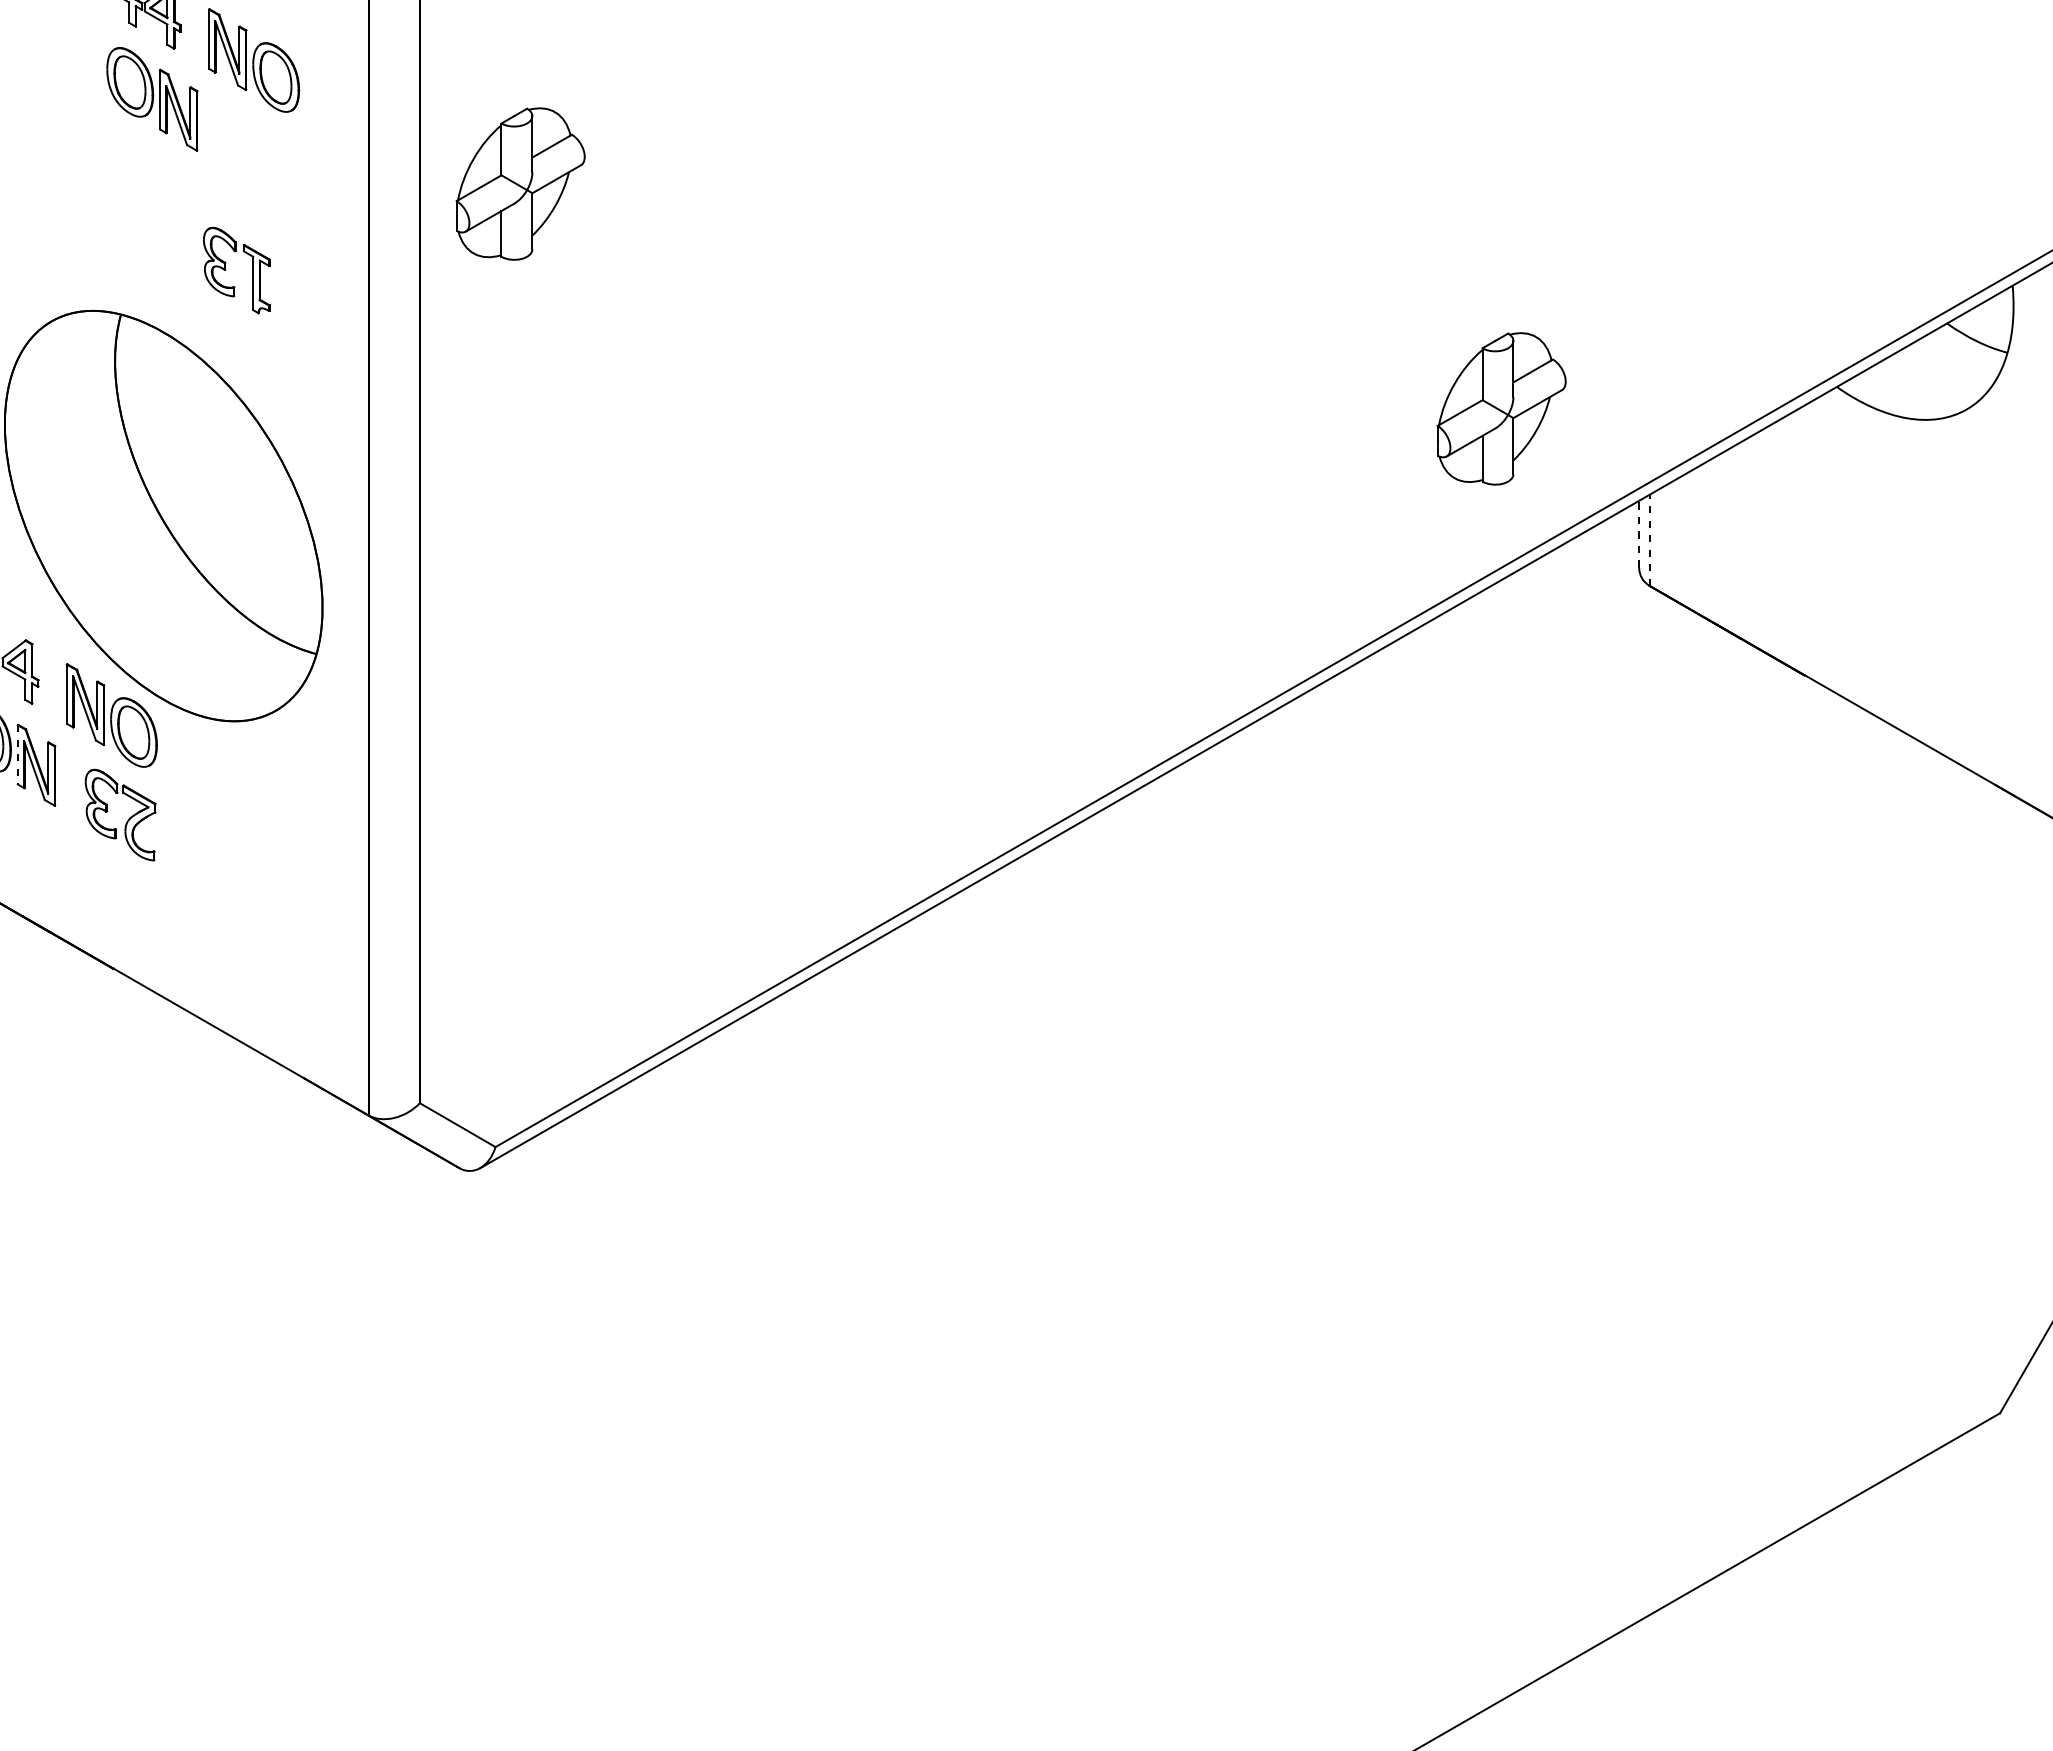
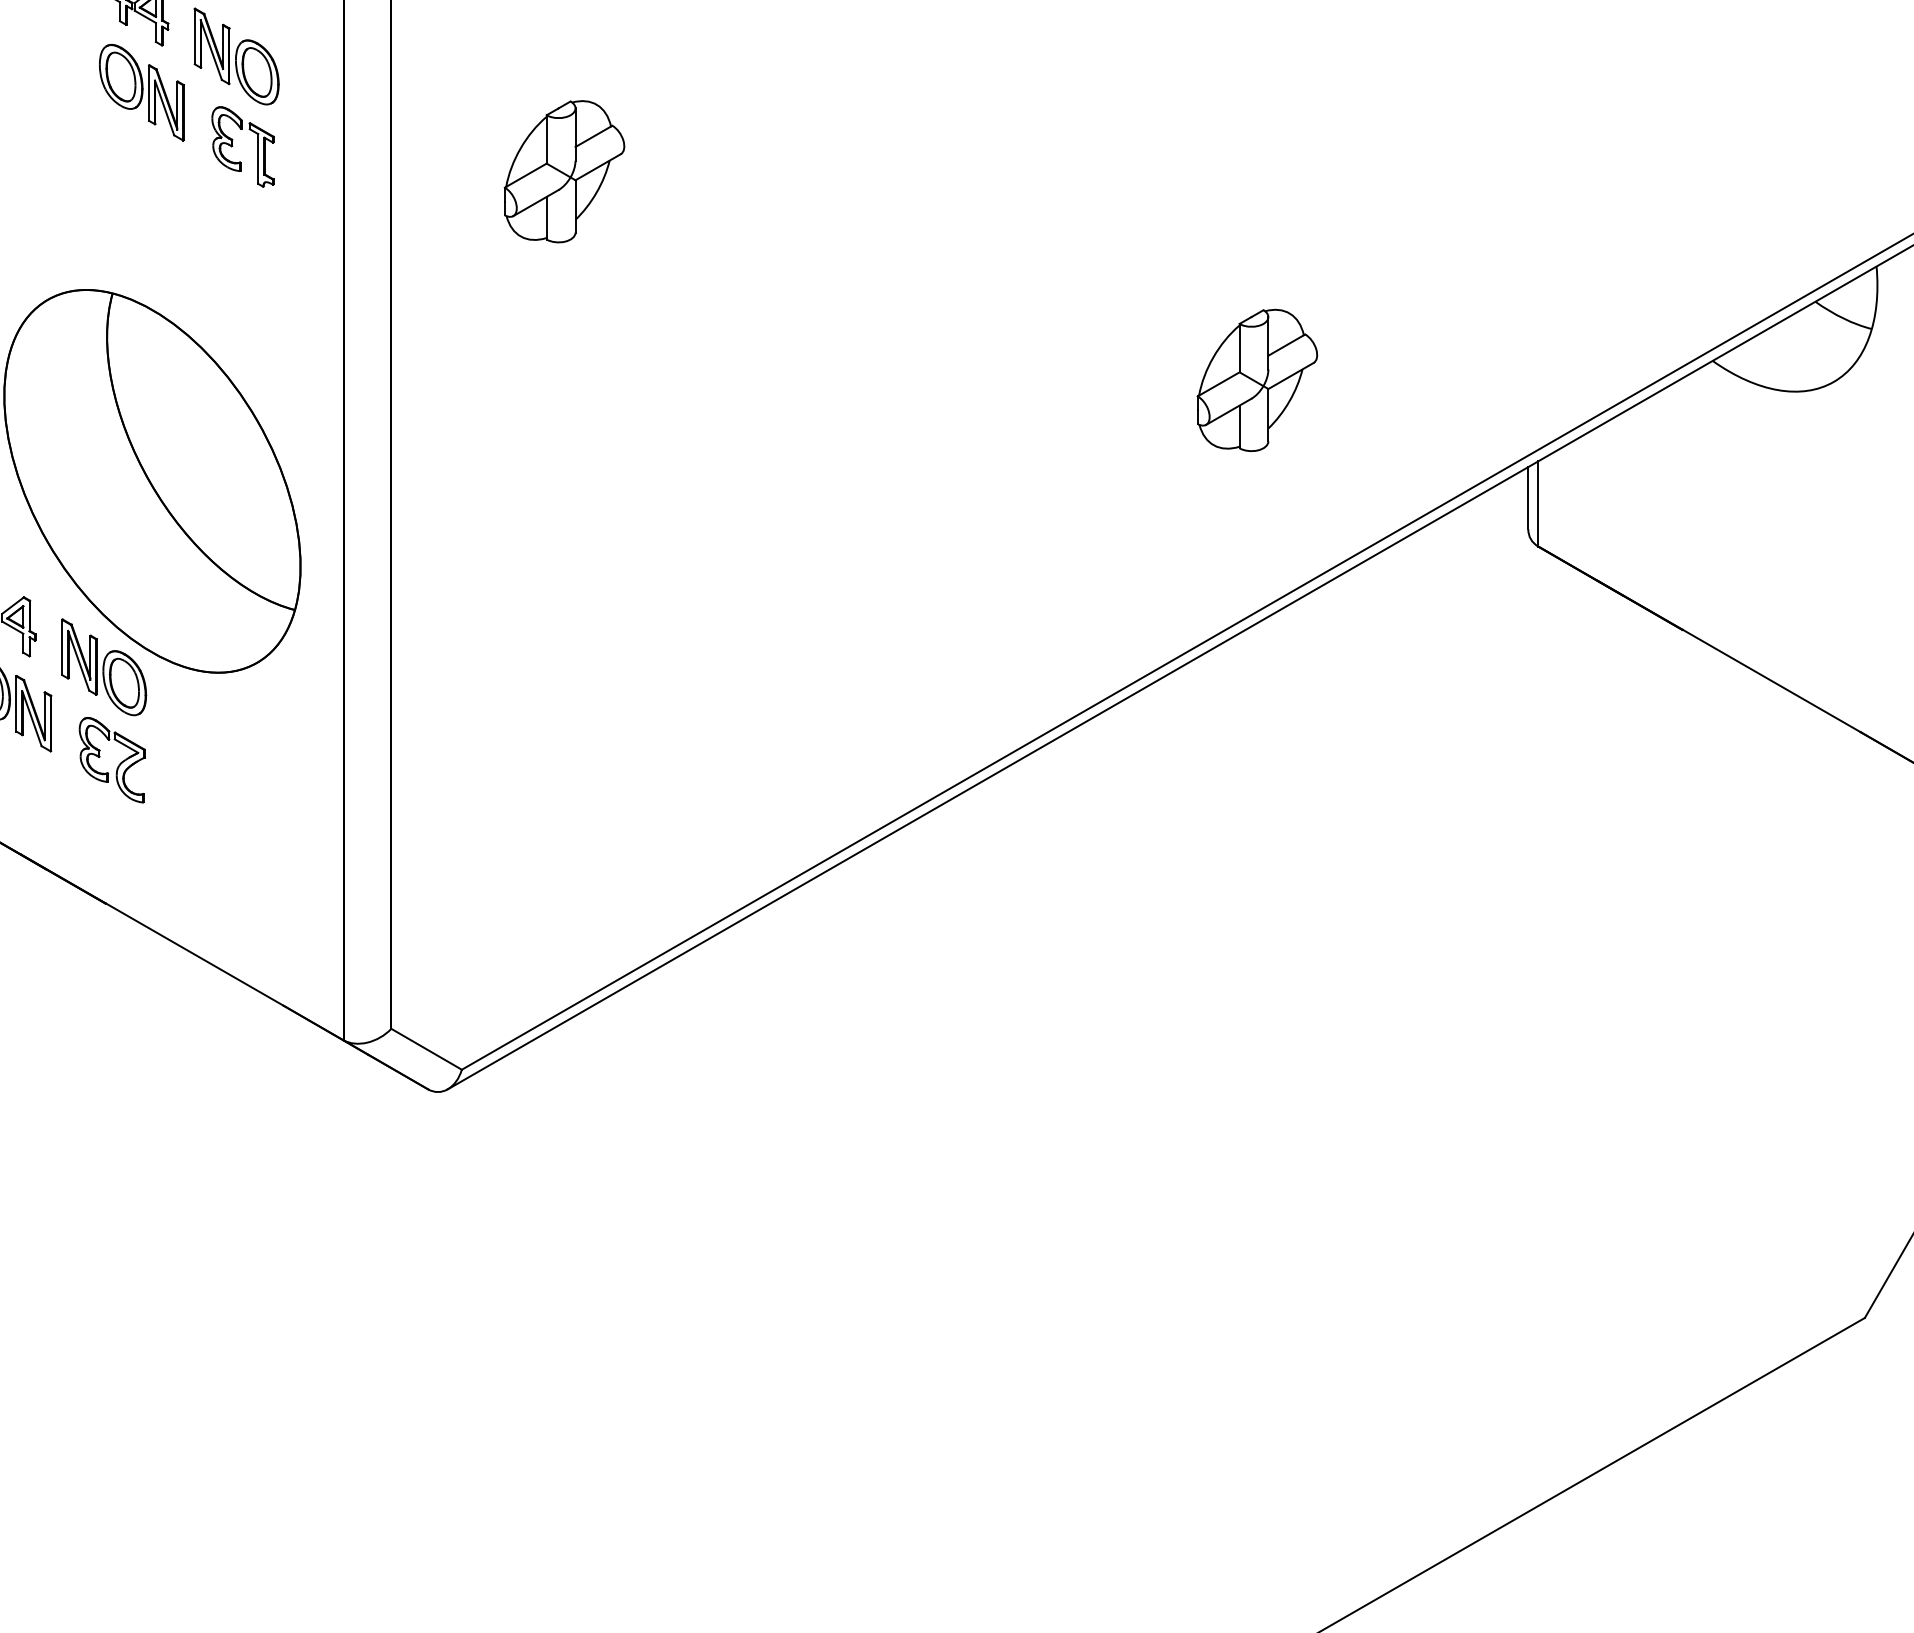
part: (520, 183) -> (564, 171), moved
part: (226, 269) -> (233, 146), moved
part: (1501, 408) -> (1257, 380), moved
line: (1639, 533) -> (1528, 497), dashed -> solid
line: (1649, 540) -> (1537, 504), dashed -> solid
line: (17, 754) -> (16, 703), dashed -> solid

